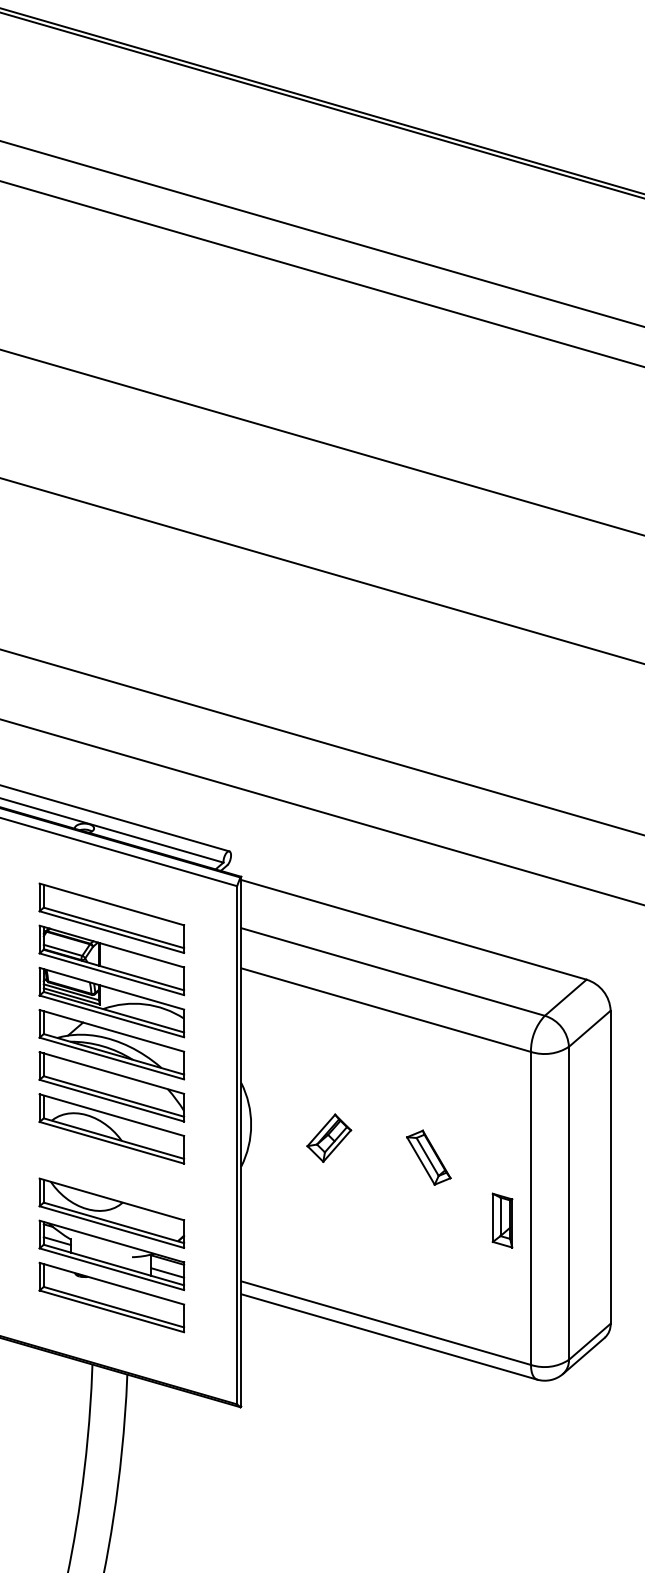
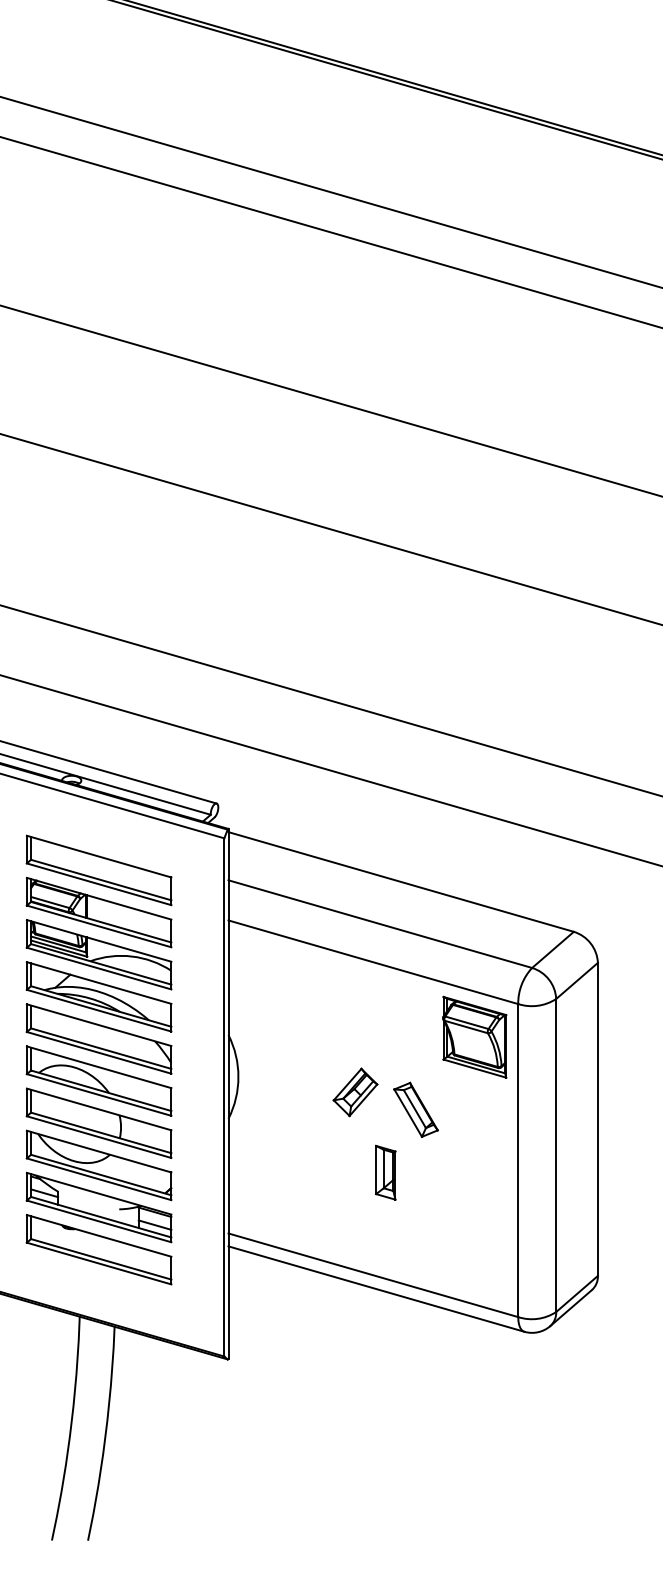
part: (487, 1084) -> (474, 1036), added
part: (329, 1138) -> (355, 1092), moved
part: (111, 1170) -> (98, 1122), added
part: (502, 1220) -> (385, 1172), moved

